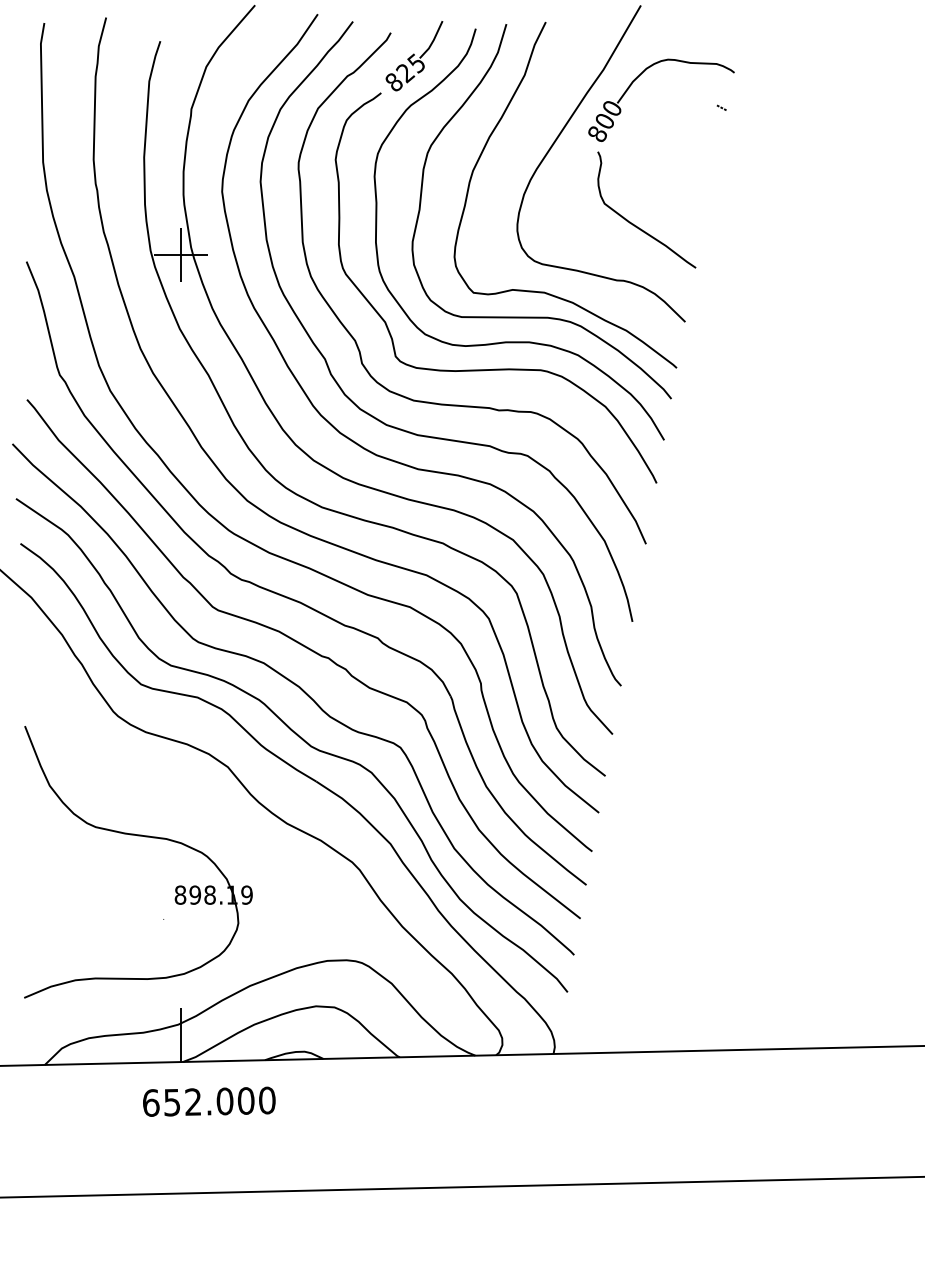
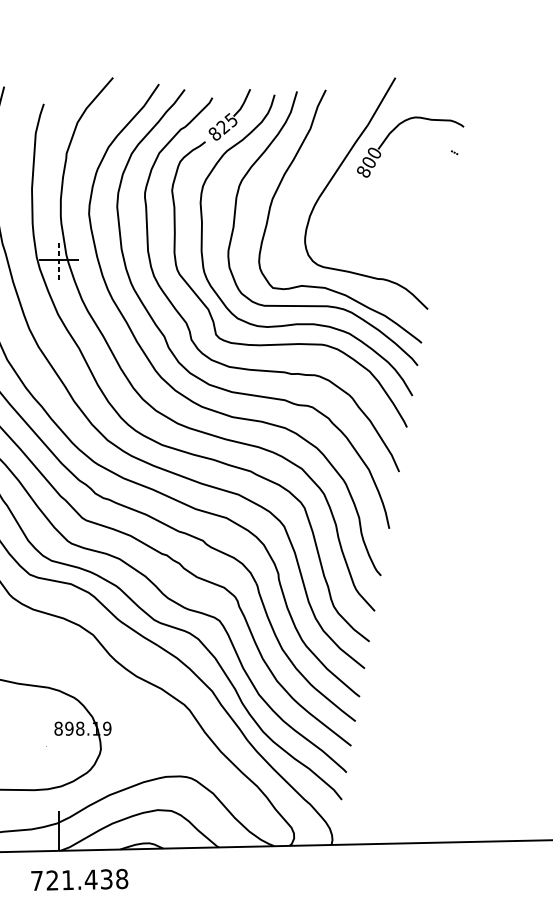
curve: (636, 225) -> (392, 238), removed
line: (180, 255) -> (58, 260), solid -> dashed
text: (209, 1101) -> (79, 879), 652.000 -> 721.438

